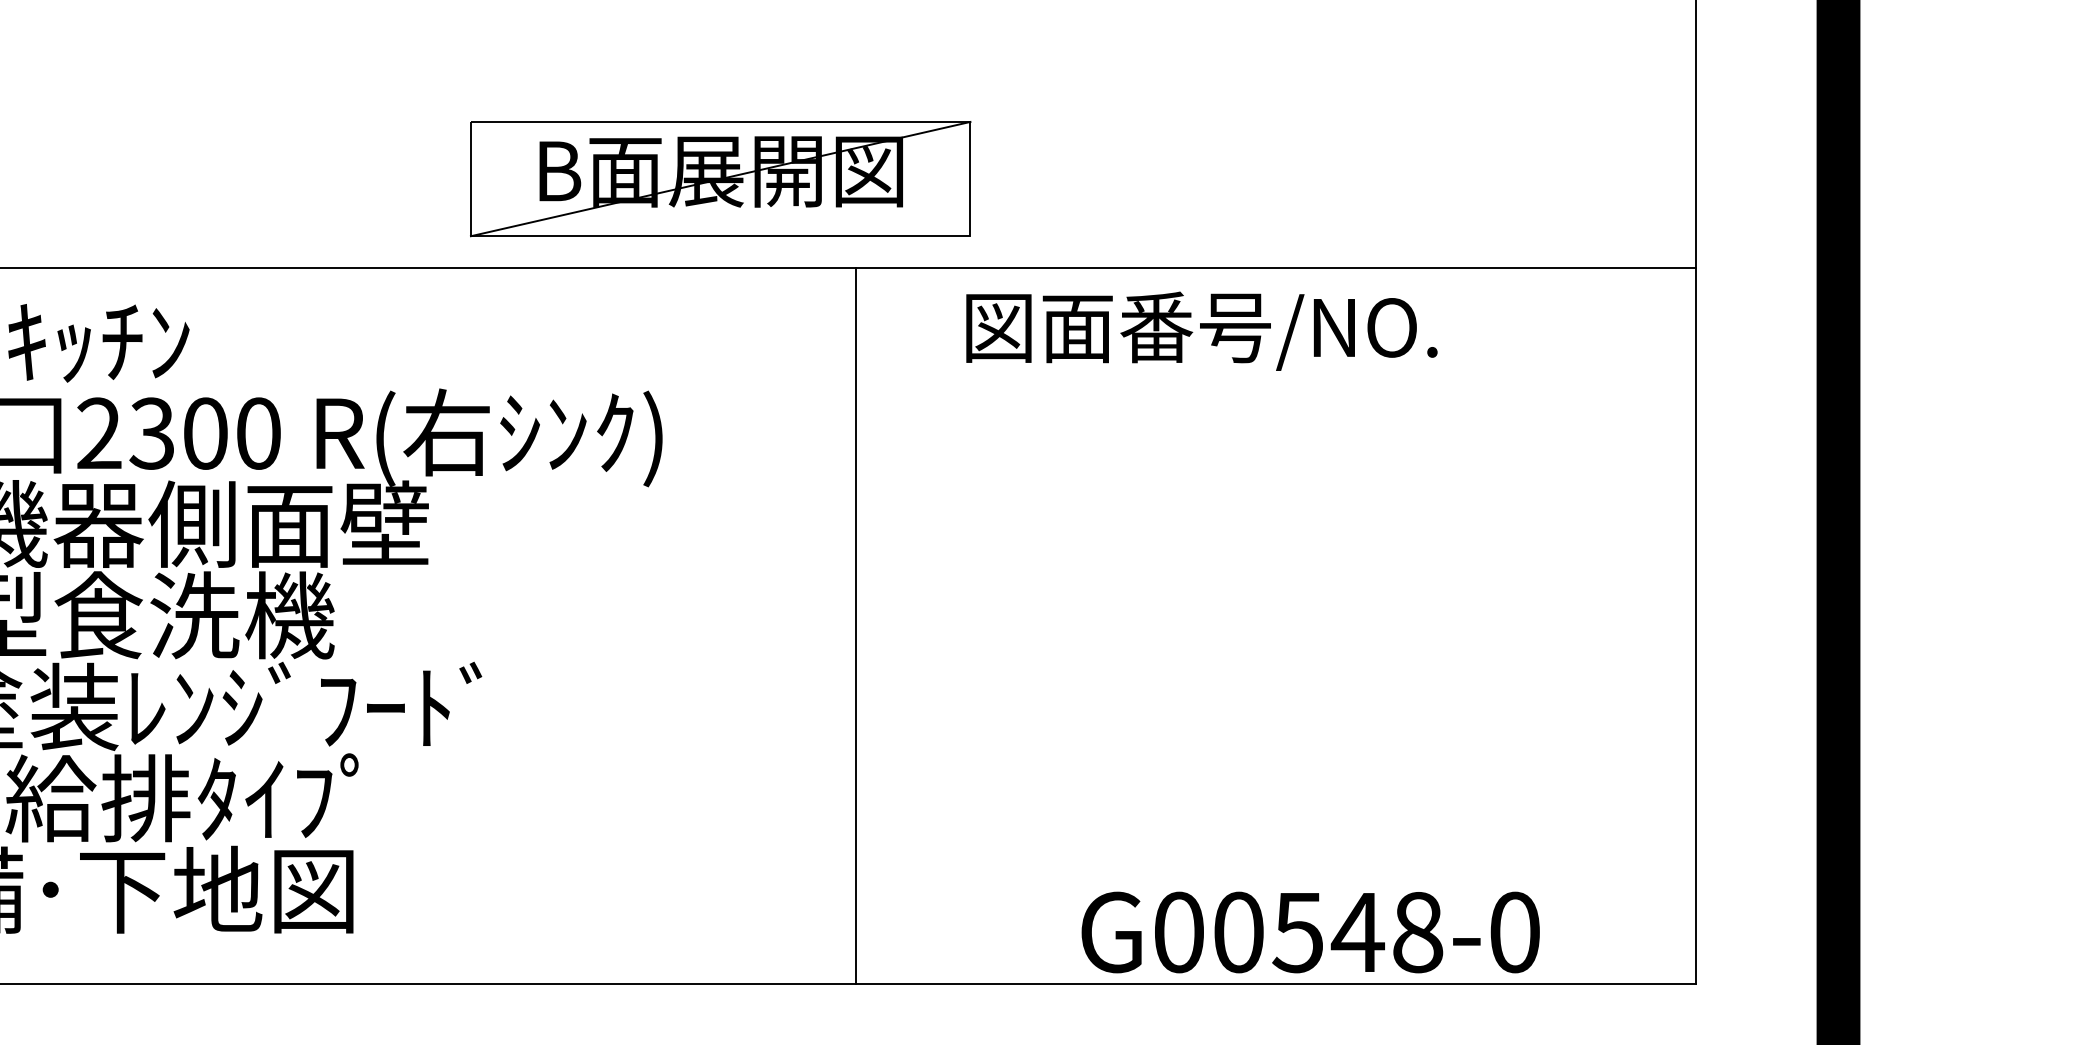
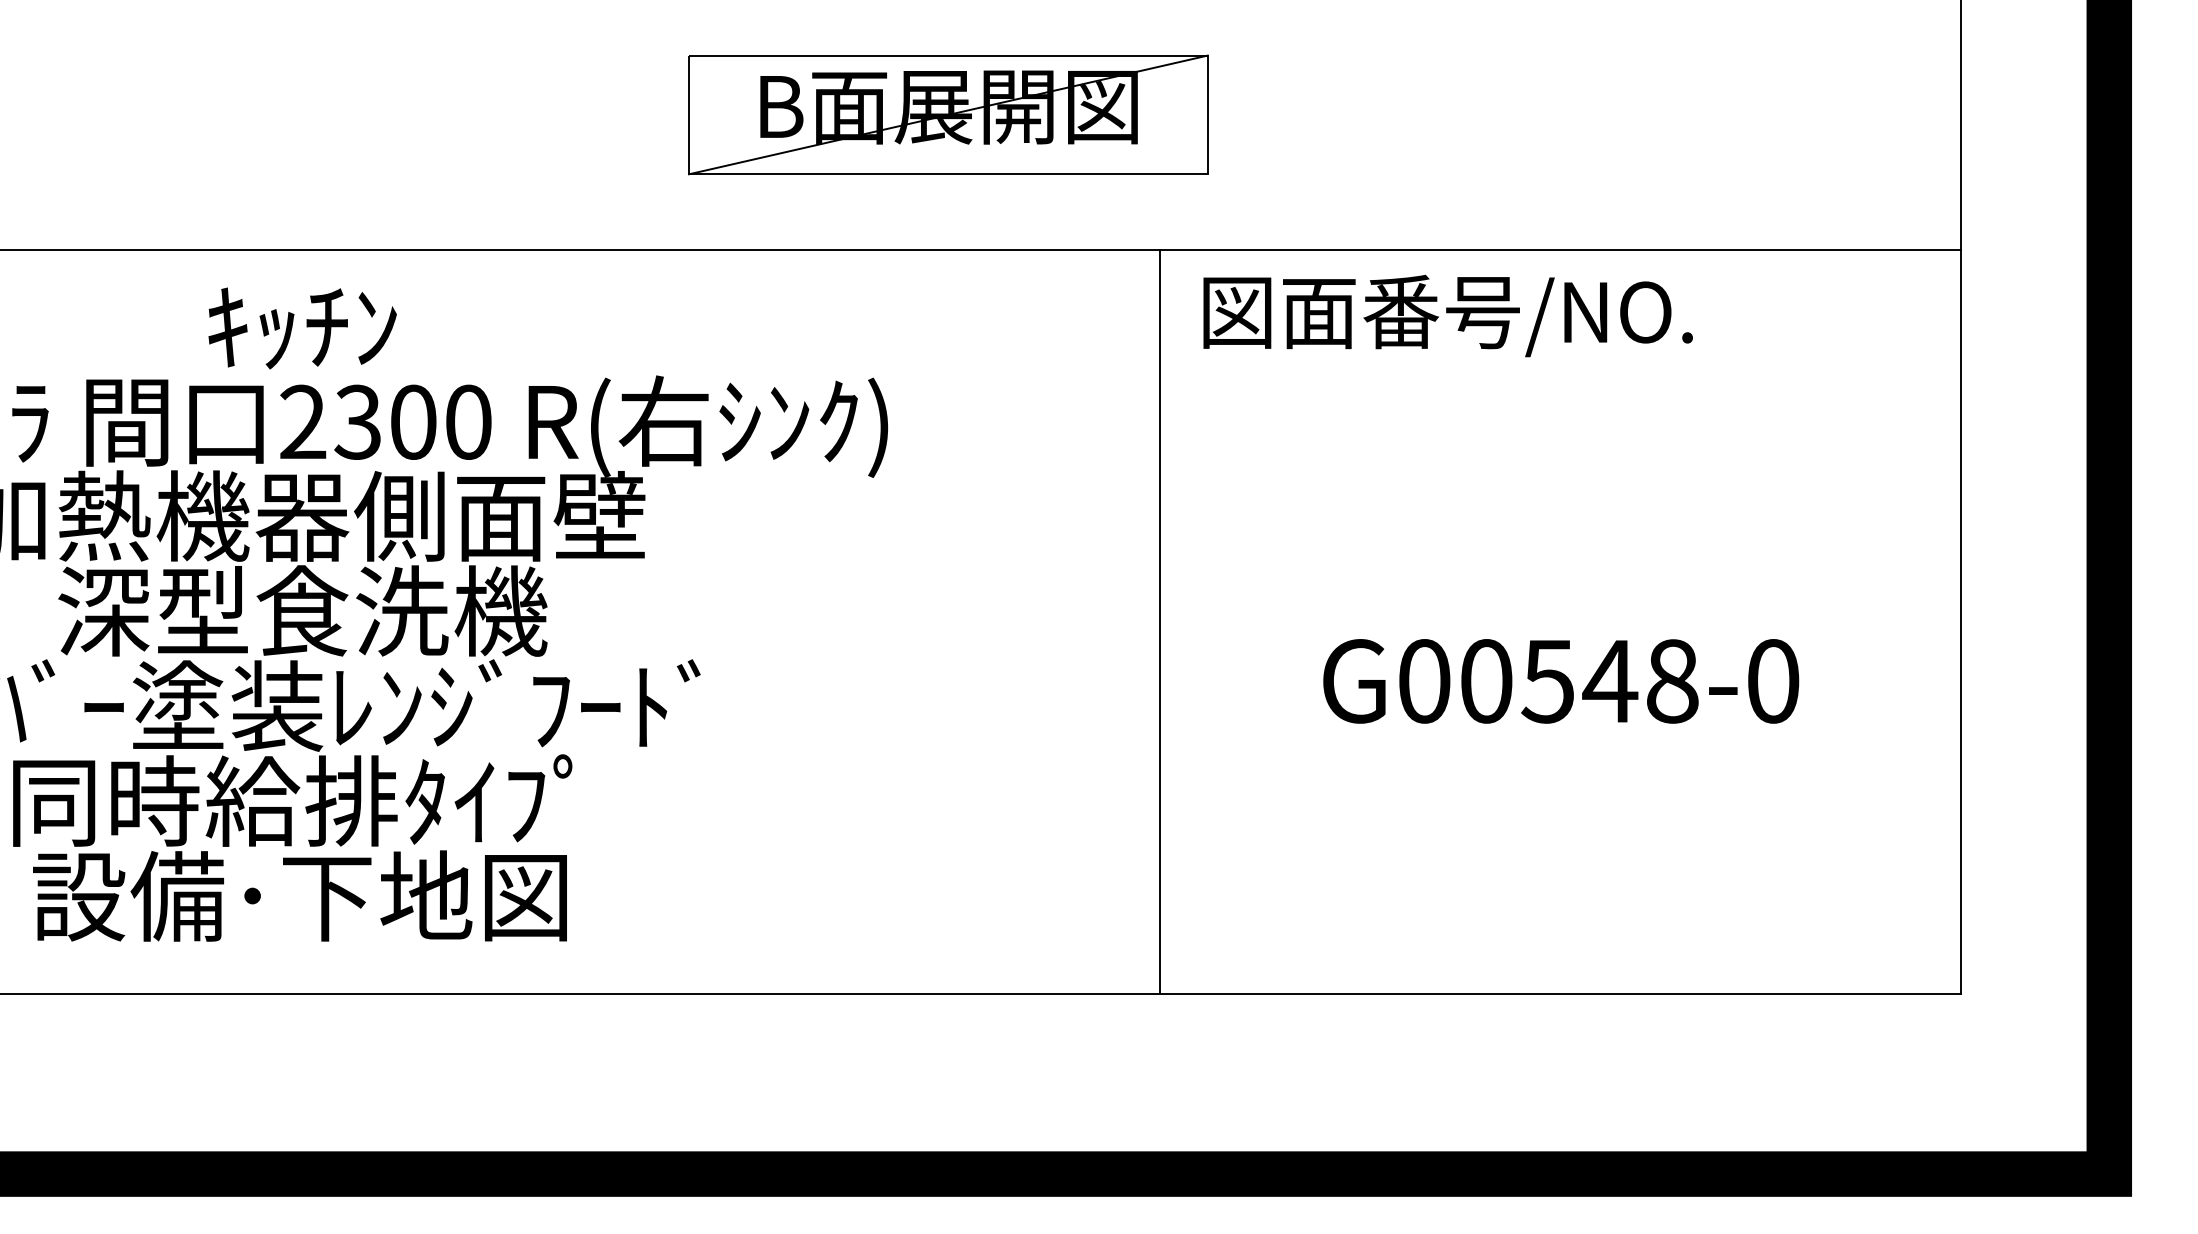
part: (720, 178) -> (948, 114), moved
line: (856, 625) -> (1160, 621), moved
text: (1311, 932) -> (1561, 681), moved

